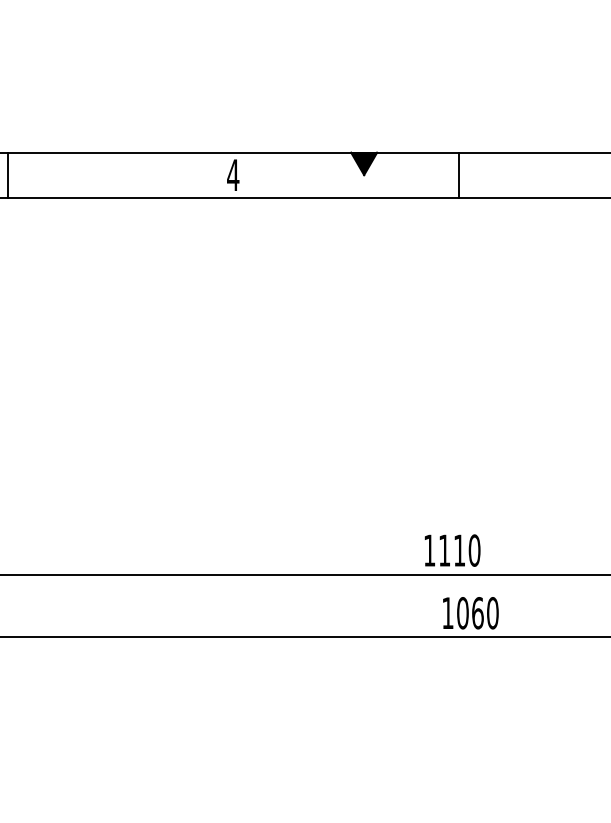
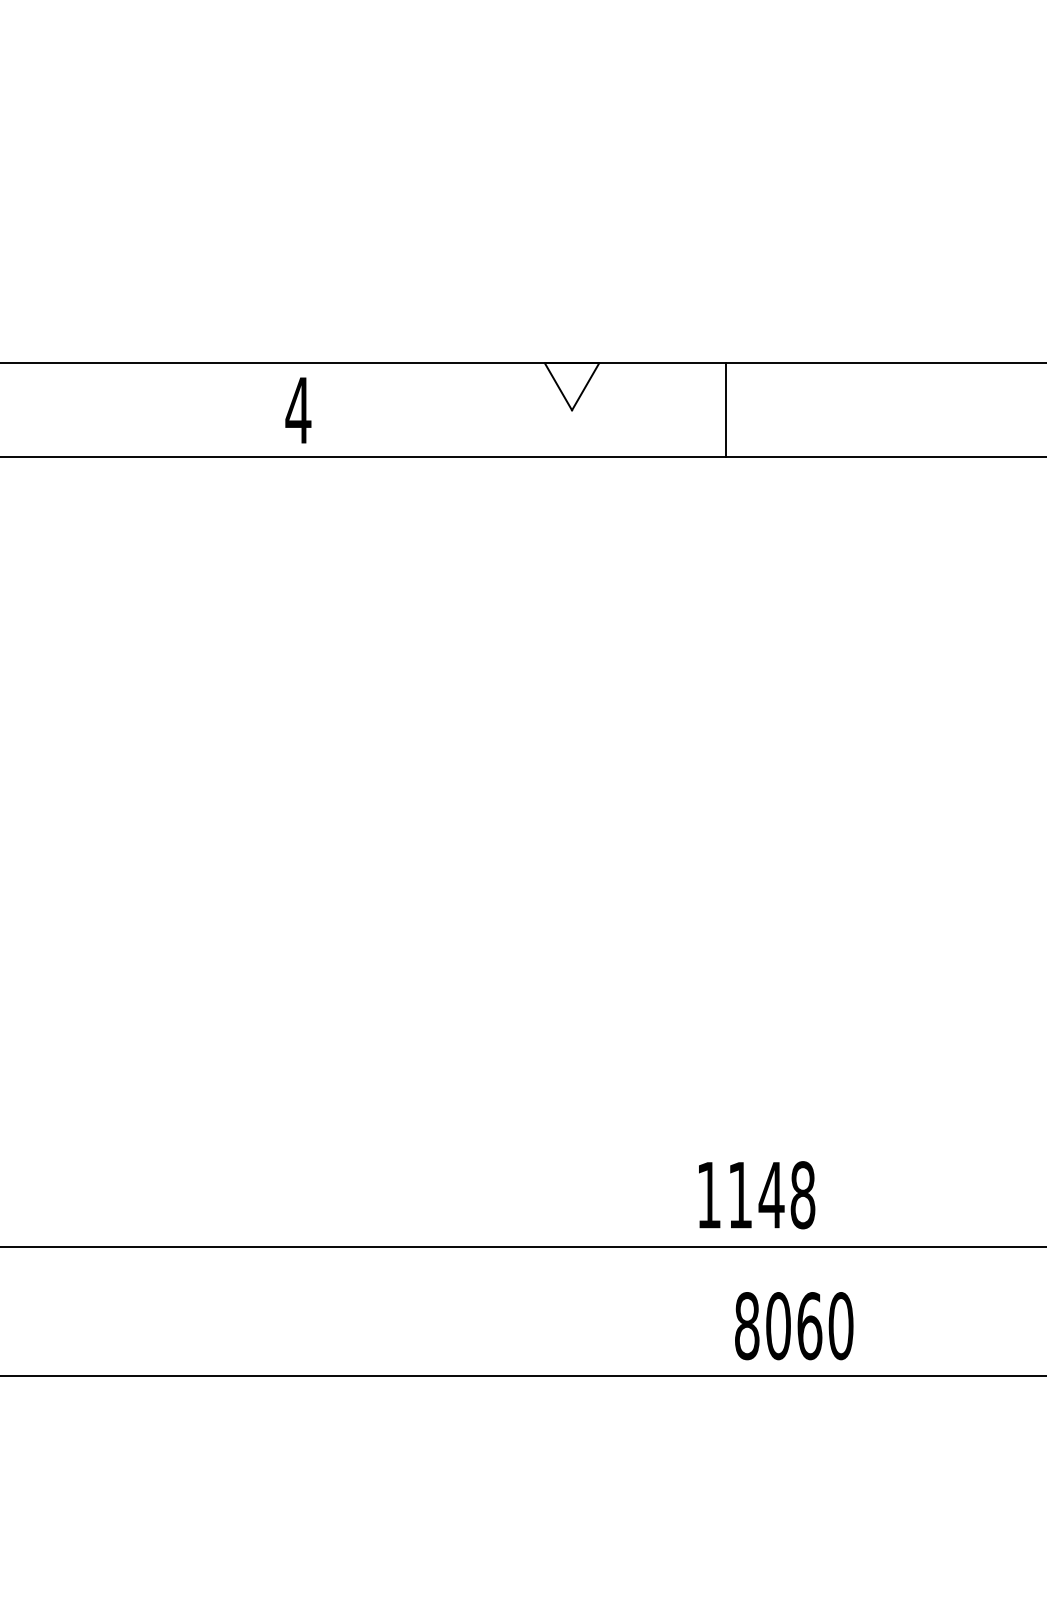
fill: (364, 163) -> (572, 385), removed
line: (458, 174) -> (725, 408), moved
text: (466, 550) -> (785, 1194), 1110 -> 1148
text: (447, 613) -> (746, 1326), 1060 -> 8060

